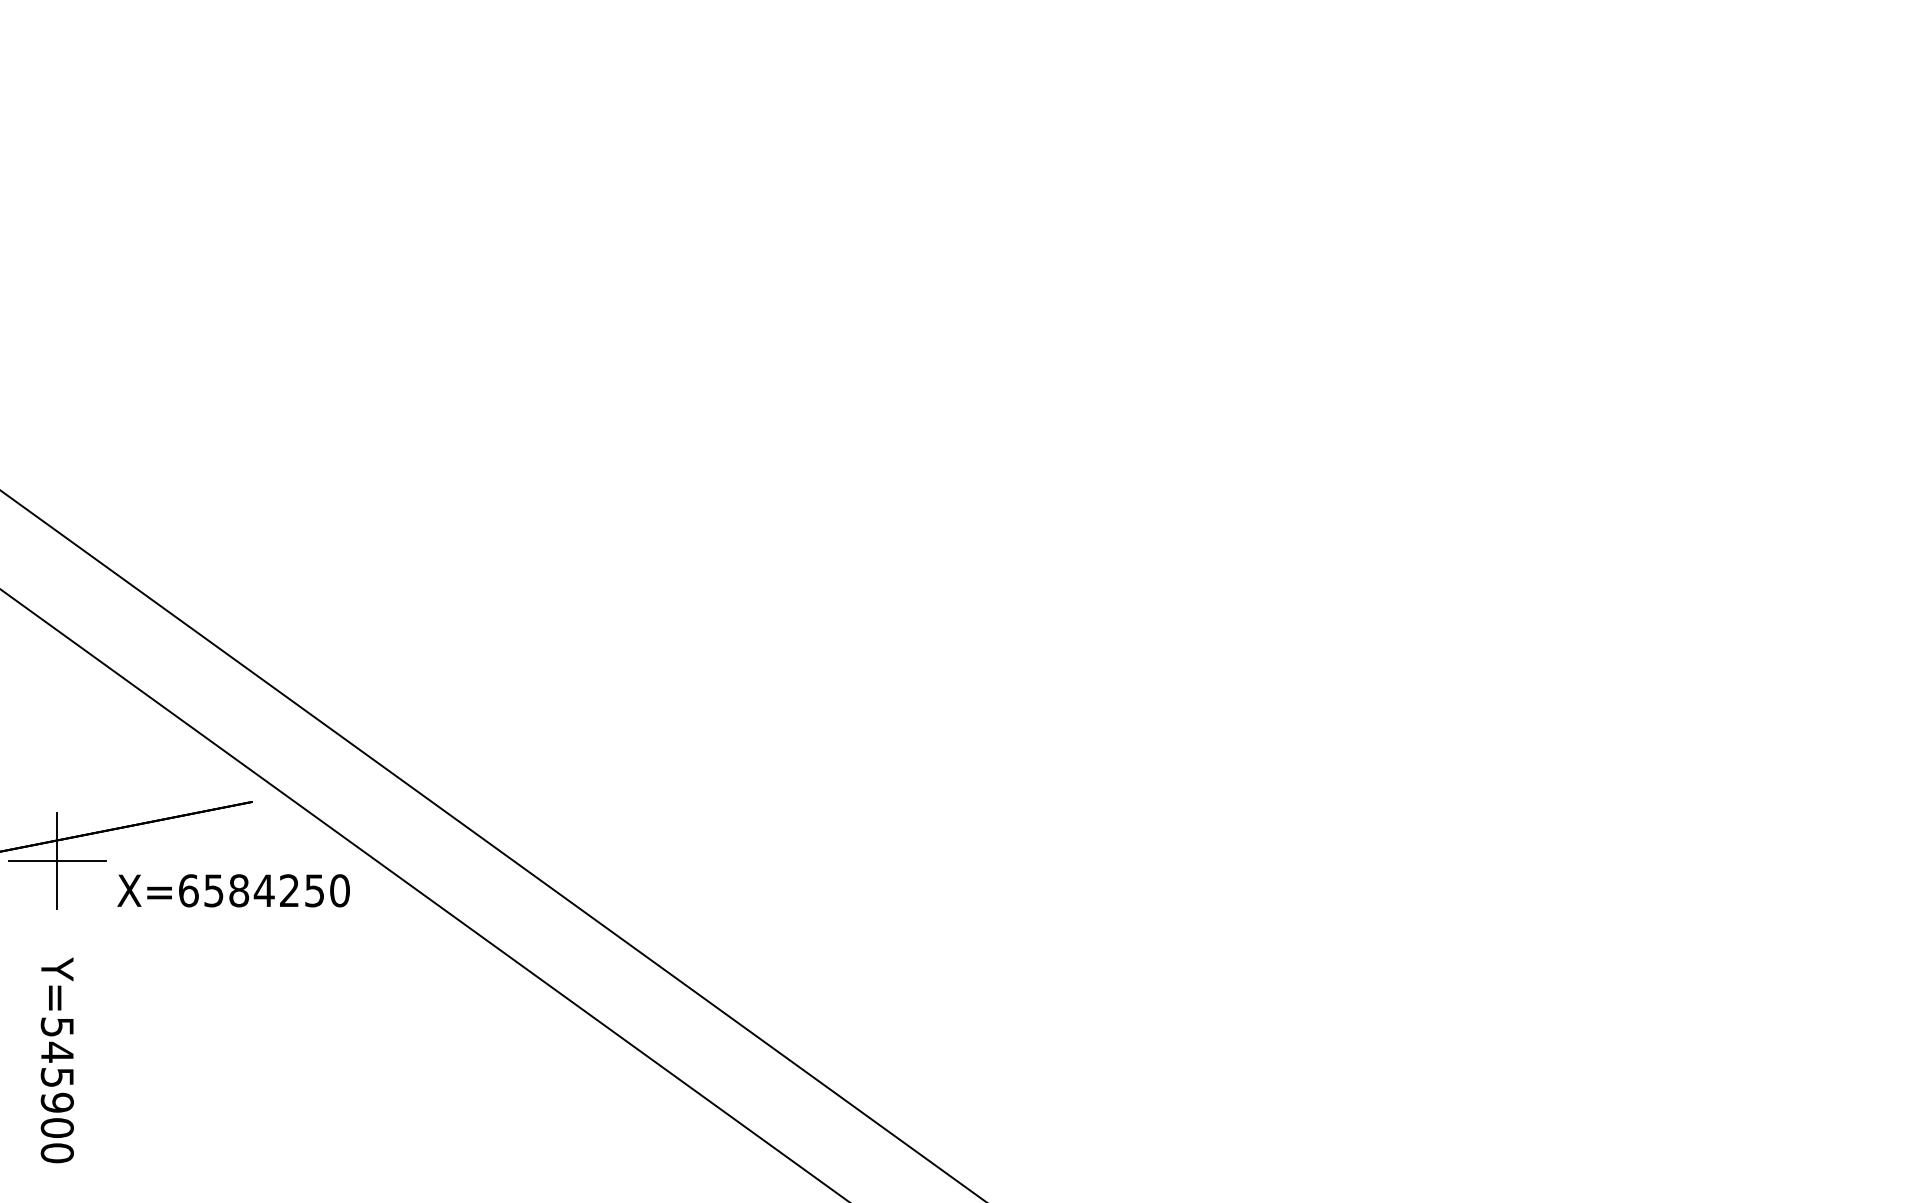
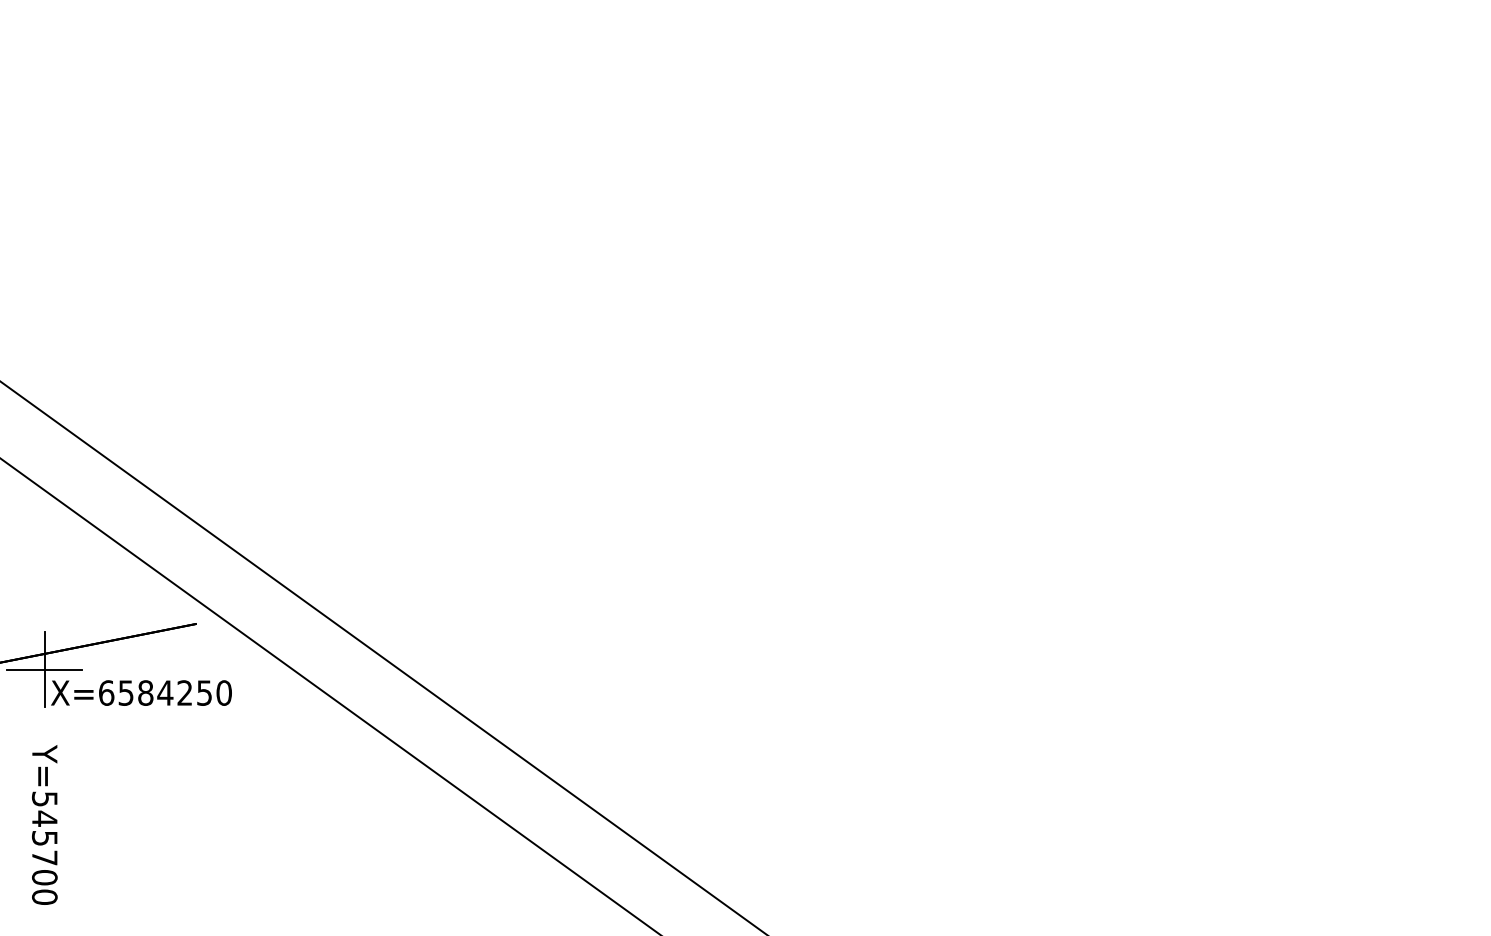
text: (233, 890) -> (141, 692), moved
text: (56, 1102) -> (44, 857), Y=545900 -> Y=545700

